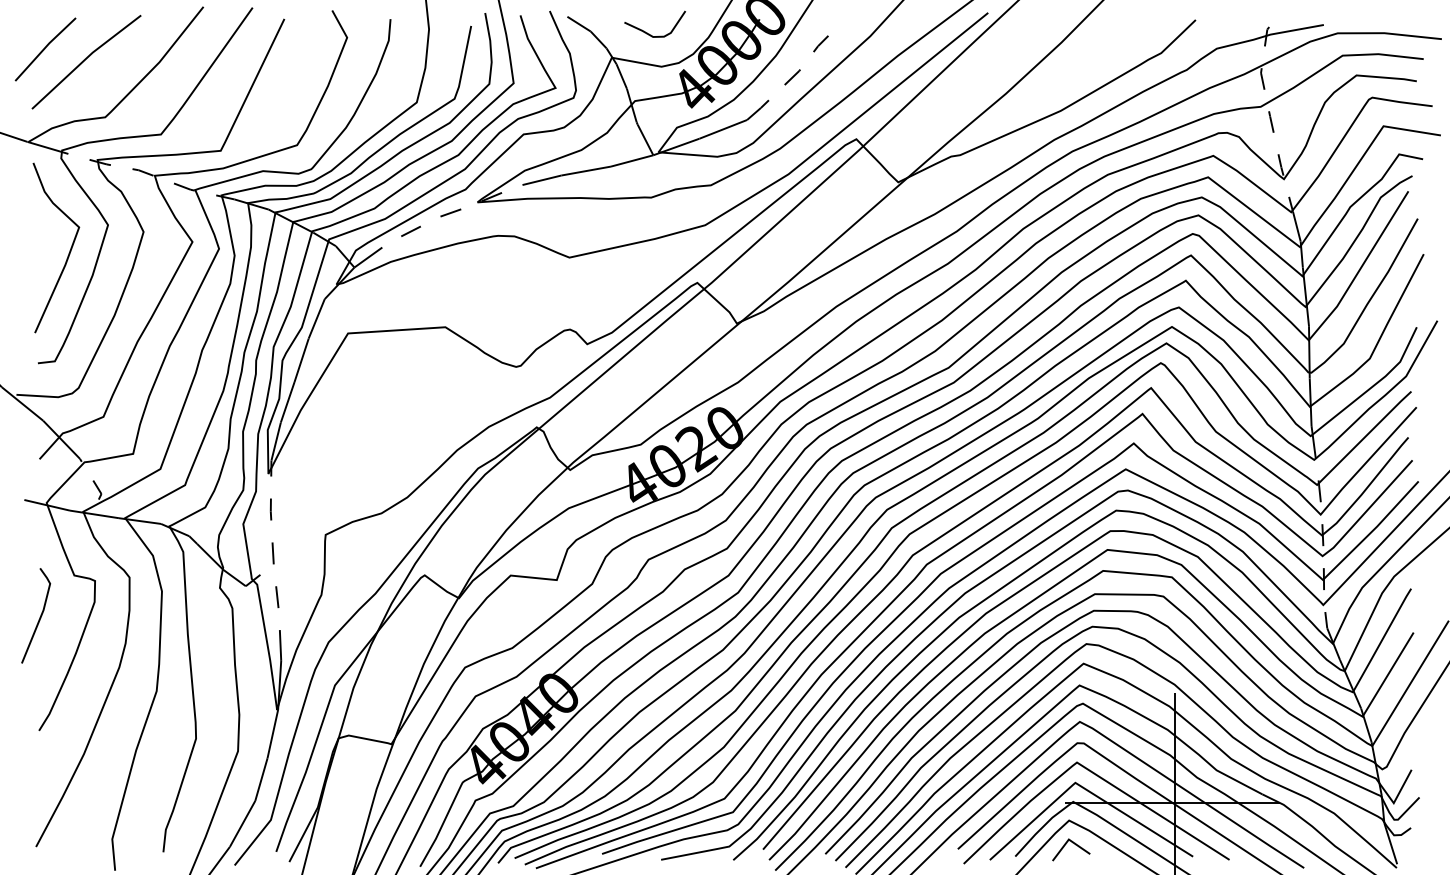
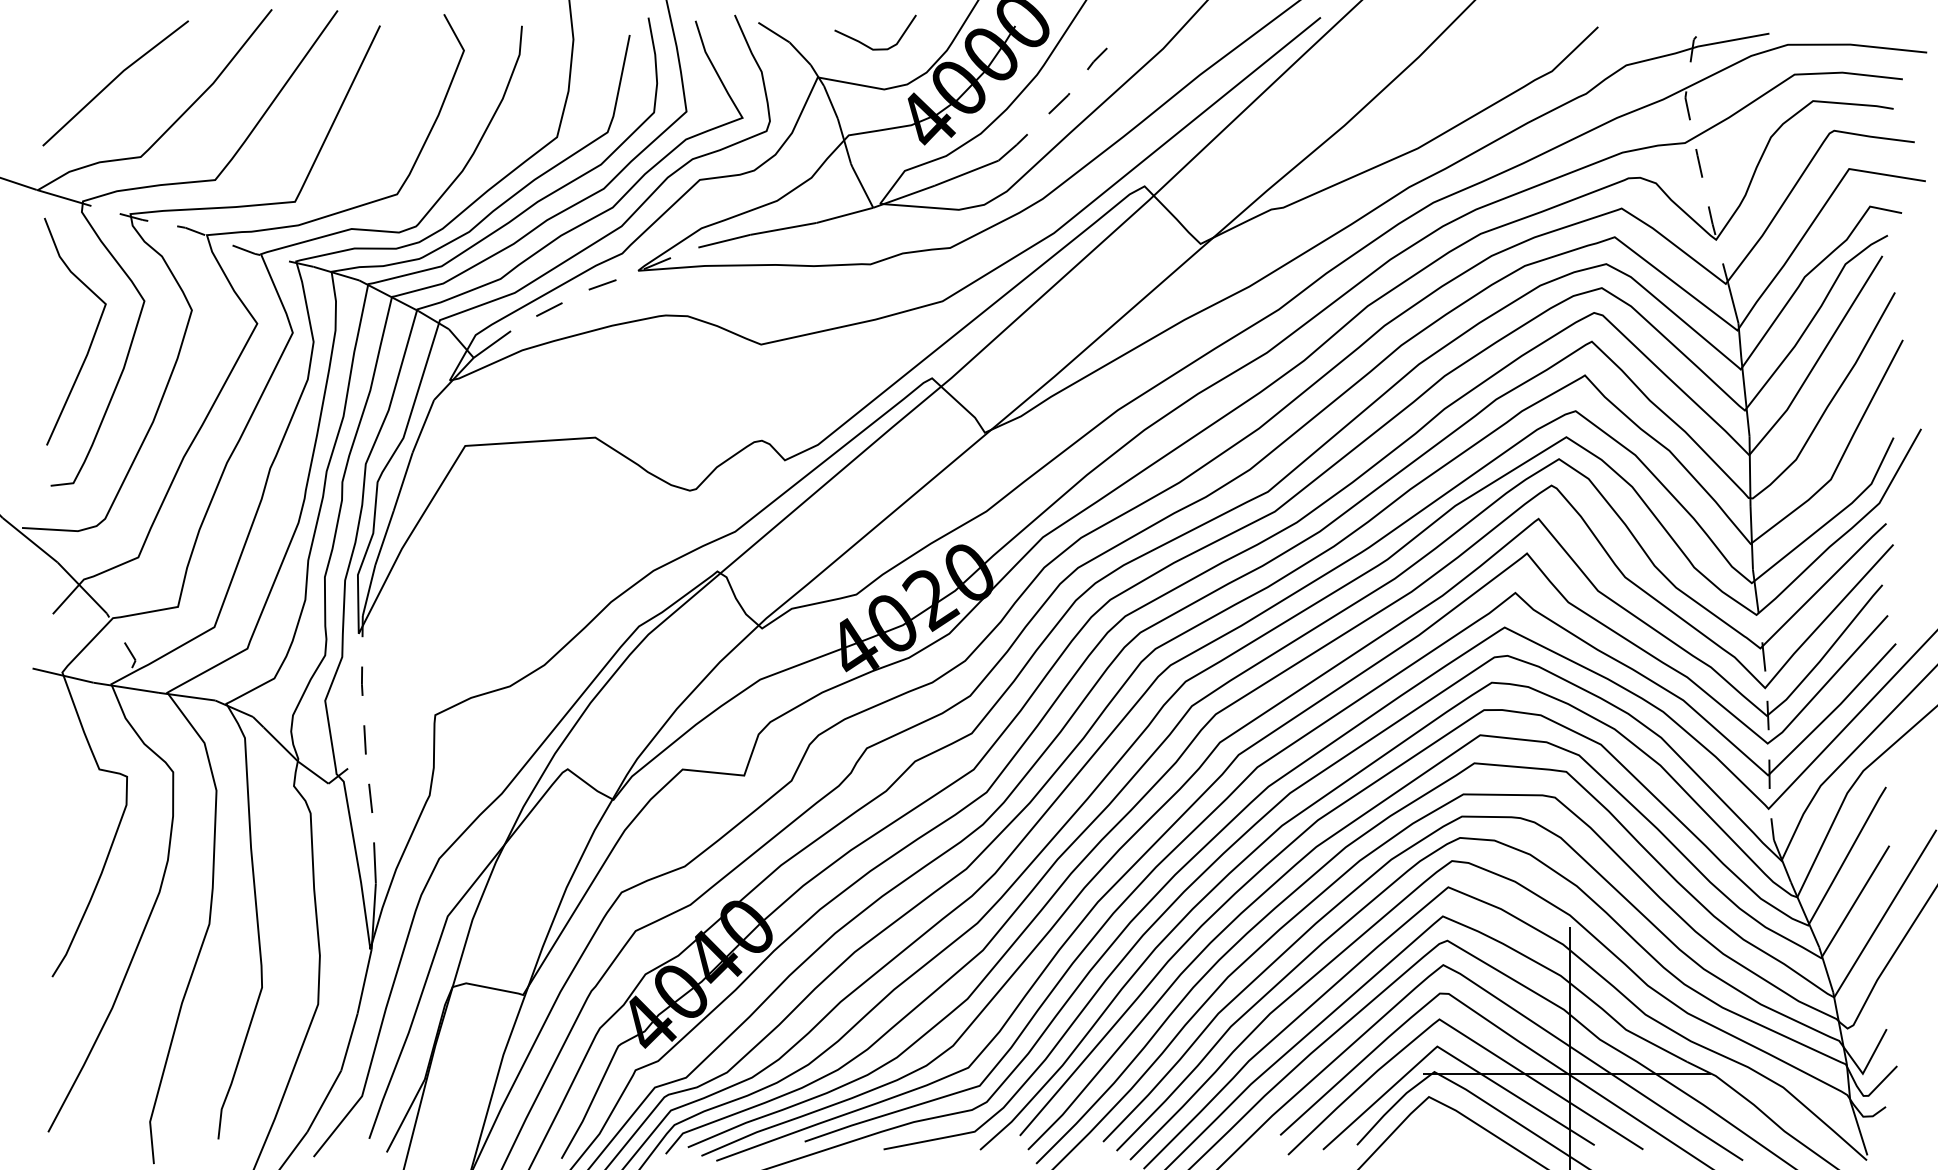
line: (45, 48) -> (60, 65), removed
line: (39, 618) -> (52, 826), removed
line: (1074, 844) -> (1435, 1128), removed

